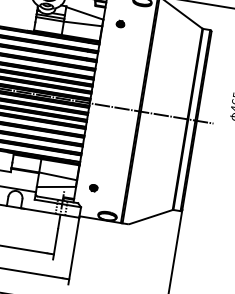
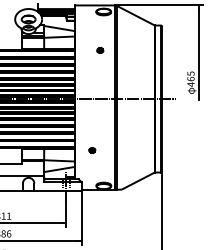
part: (120, 24) -> (100, 50), moved
part: (93, 188) -> (92, 150), moved

